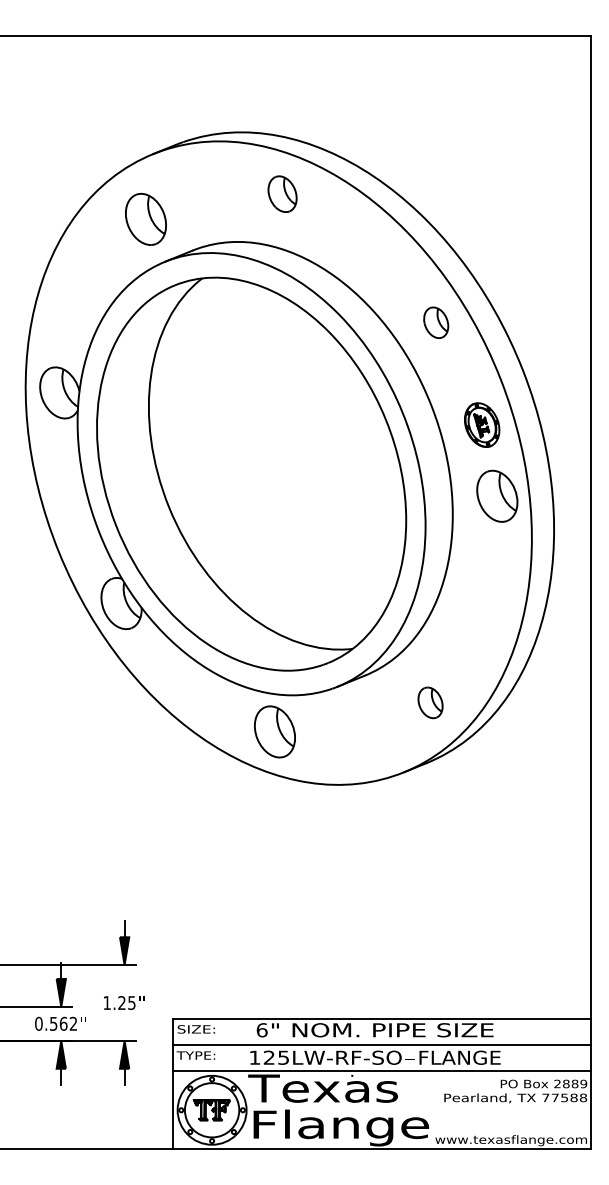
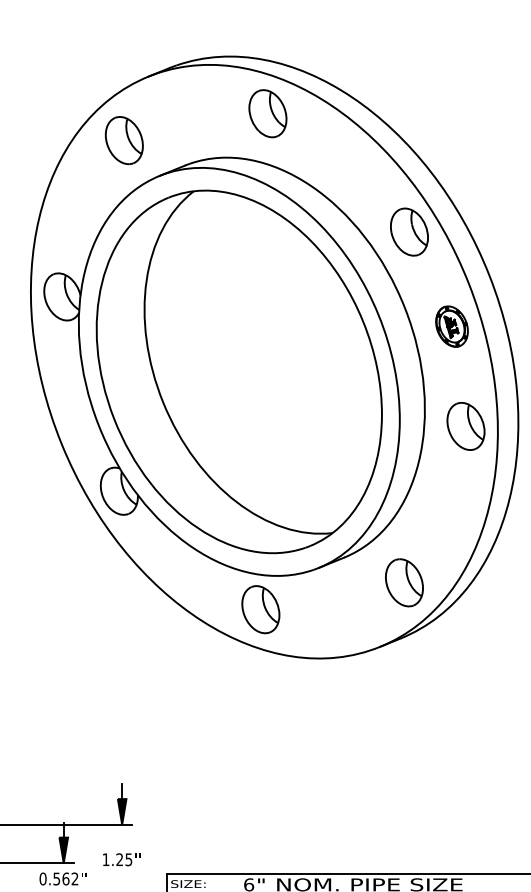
part: (282, 193) -> (267, 112), size x1.43
part: (145, 218) -> (123, 139), moved
part: (436, 322) -> (409, 231), size x1.67
part: (497, 495) -> (466, 425), moved
part: (430, 702) -> (404, 582), size x1.67

